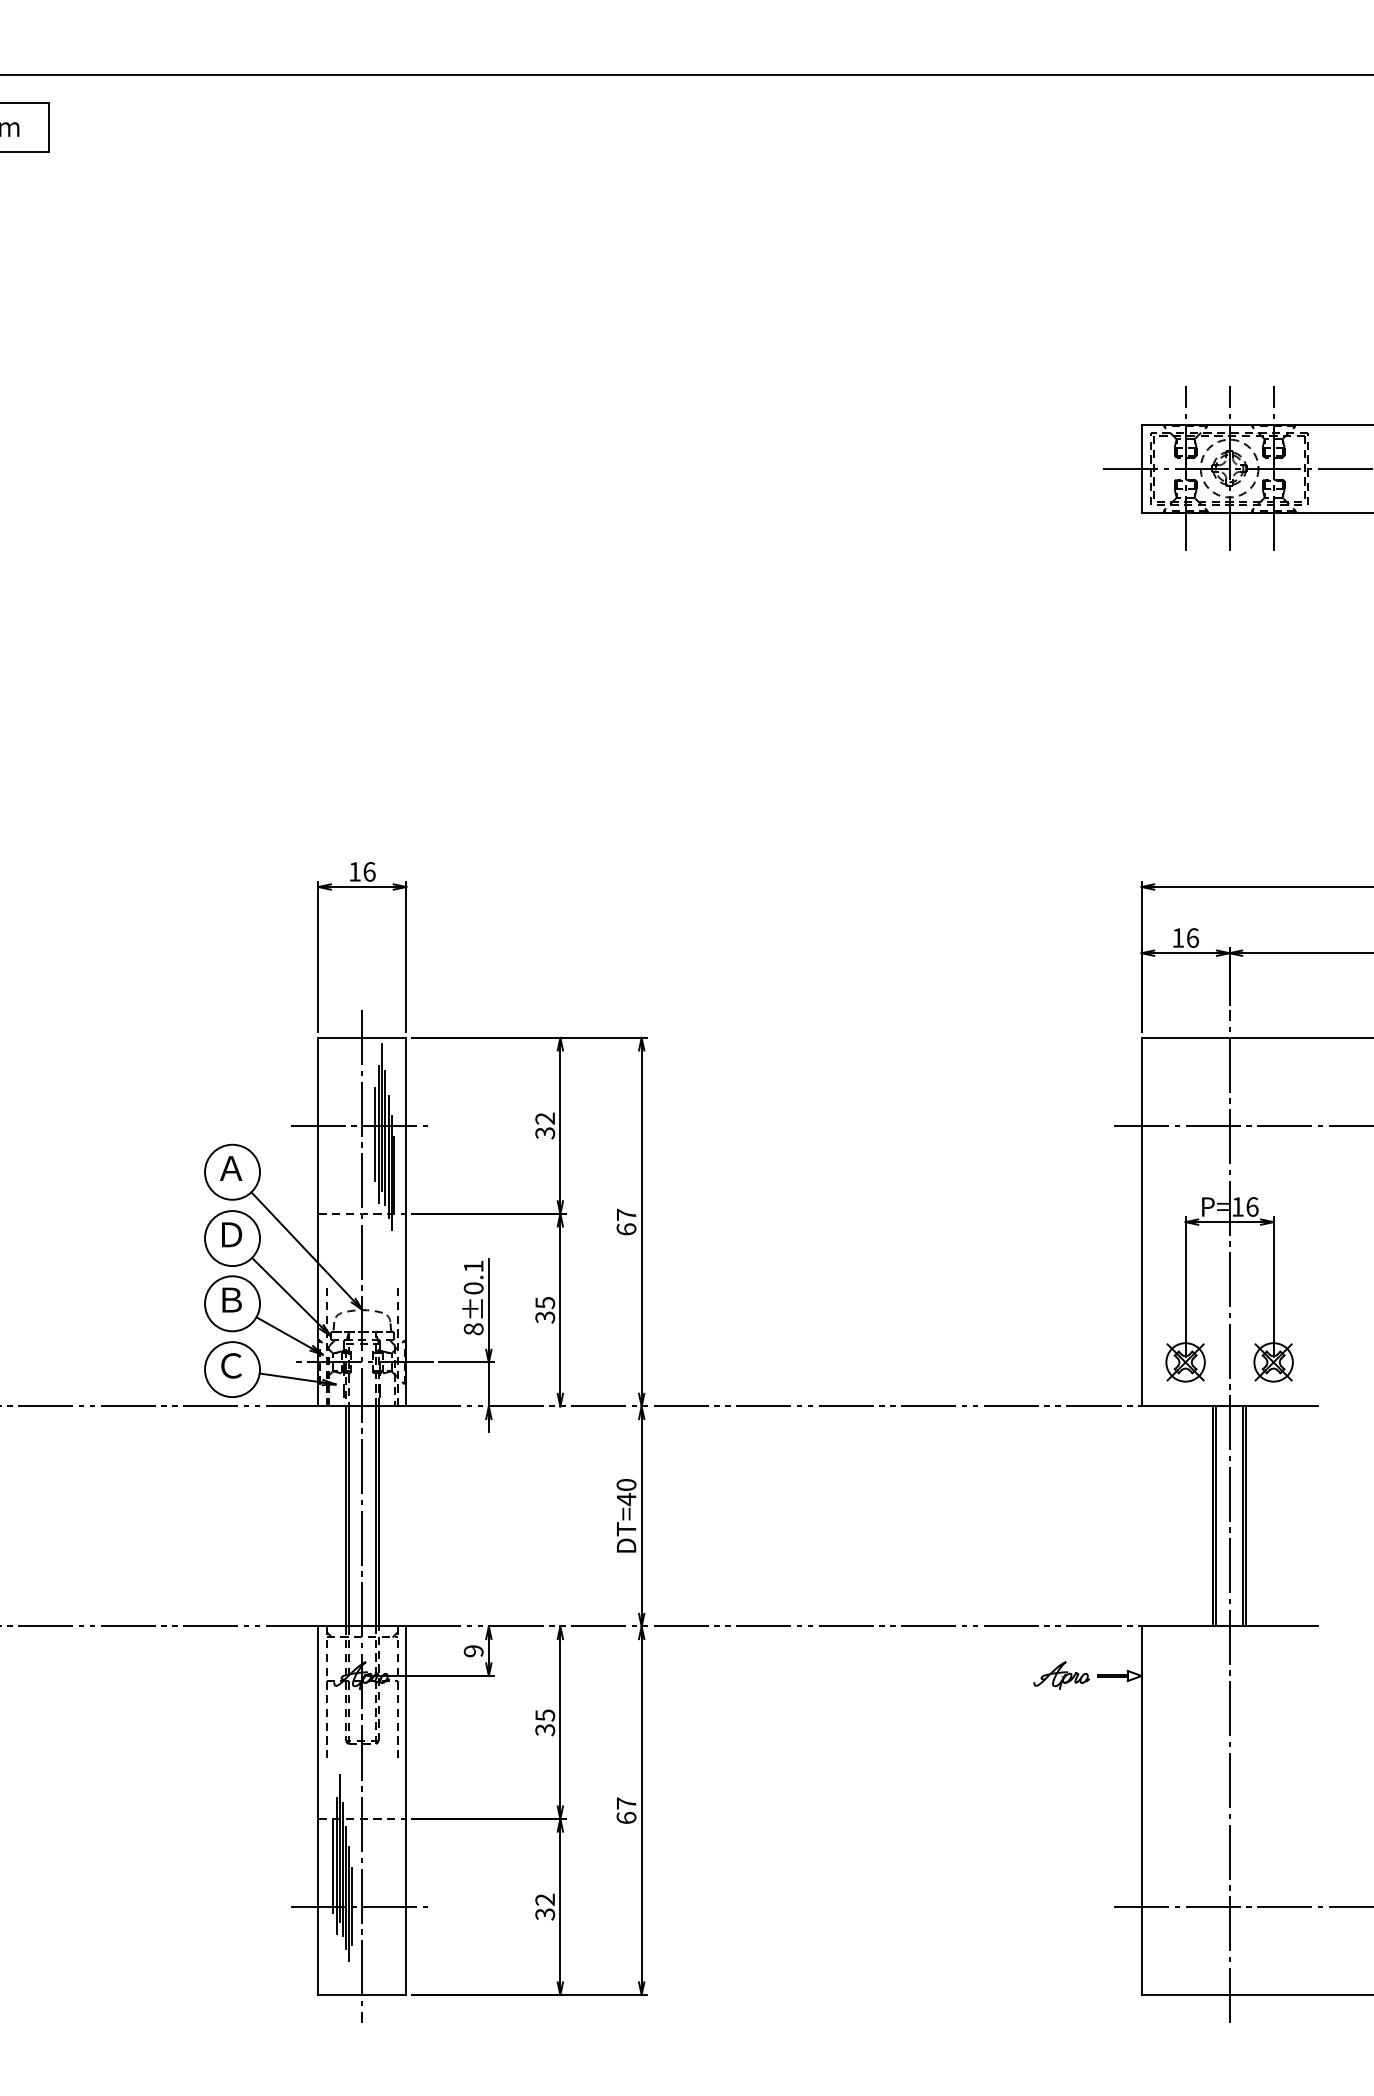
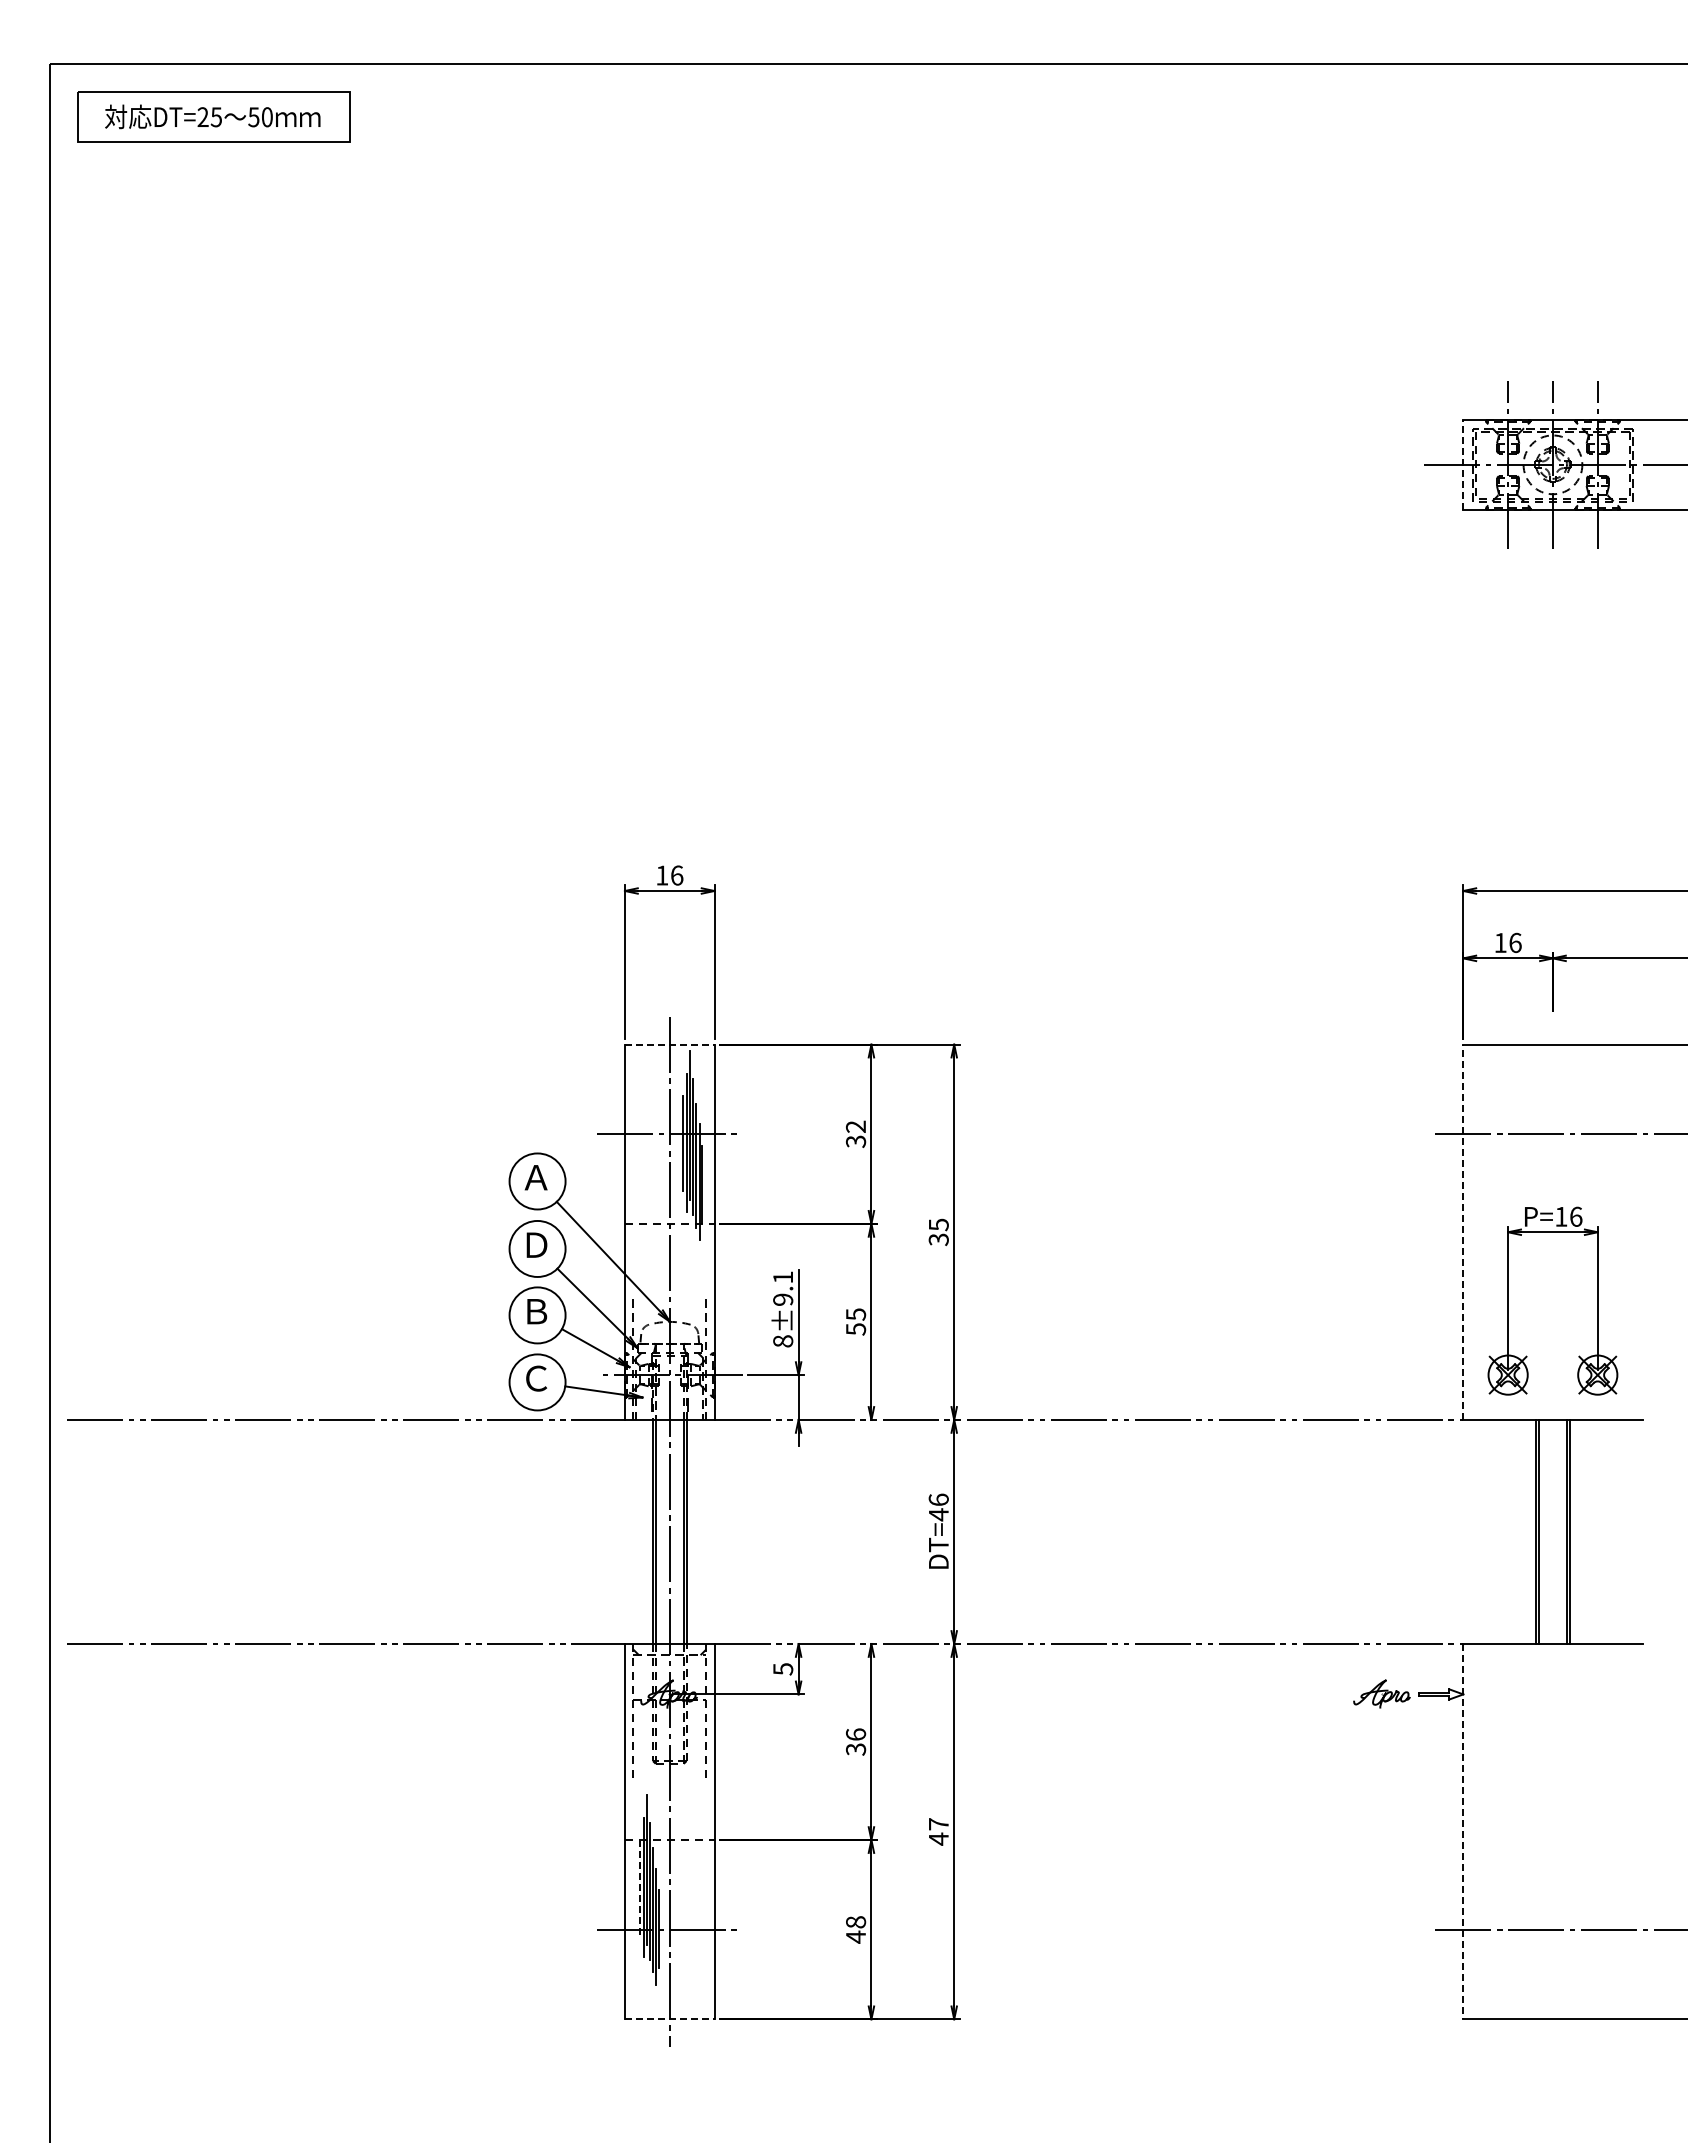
line: (1141, 468) -> (1463, 464), solid -> dashed
line: (362, 1037) -> (669, 1044), solid -> dashed
text: (626, 1222) -> (938, 1232), 67 -> 35
line: (1141, 1222) -> (1463, 1232), solid -> dashed
text: (474, 1288) -> (783, 1299), 8±0.1 -> 8±9.1
text: (544, 1316) -> (855, 1328), 35 -> 55
text: (626, 1484) -> (938, 1499), DT=40 -> DT=46
line: (1229, 1515) -> (1552, 1531), removed
text: (474, 1651) -> (783, 1669), 9 -> 5
text: (545, 1715) -> (856, 1734), 35 -> 36
line: (1141, 1810) -> (1463, 1831), solid -> dashed
text: (626, 1817) -> (938, 1838), 67 -> 47
line: (332, 1865) -> (639, 1887), solid -> dashed
text: (544, 1906) -> (855, 1929), 32 -> 48
line: (362, 1995) -> (669, 2019), solid -> dashed

